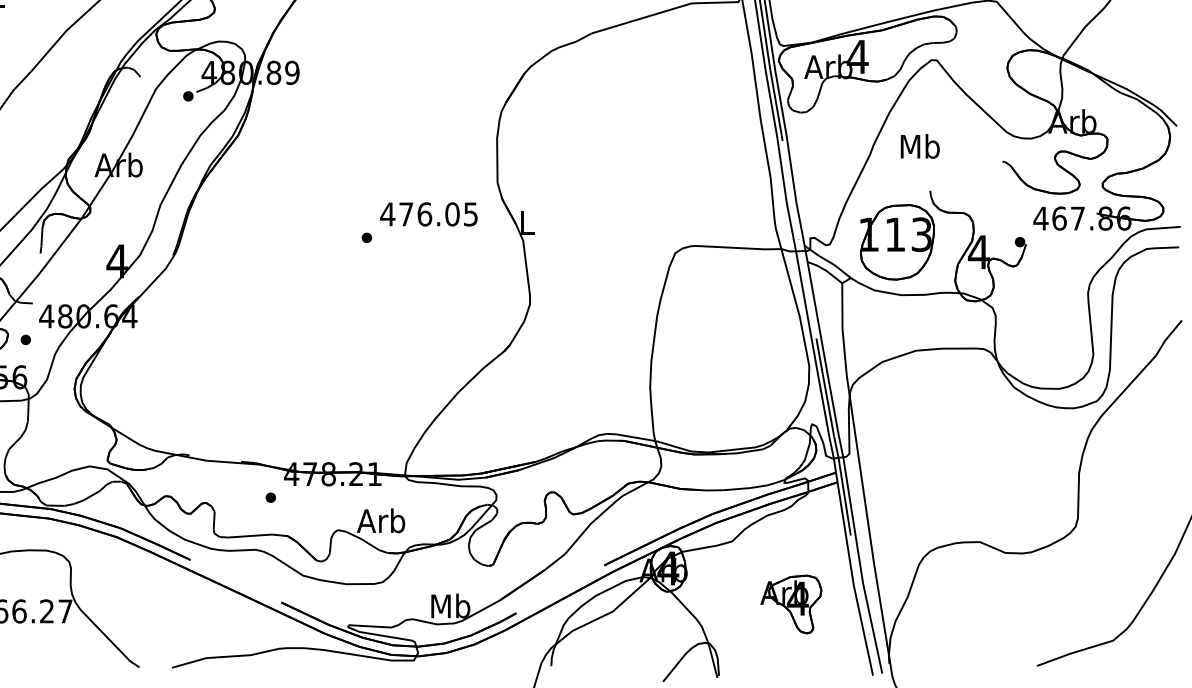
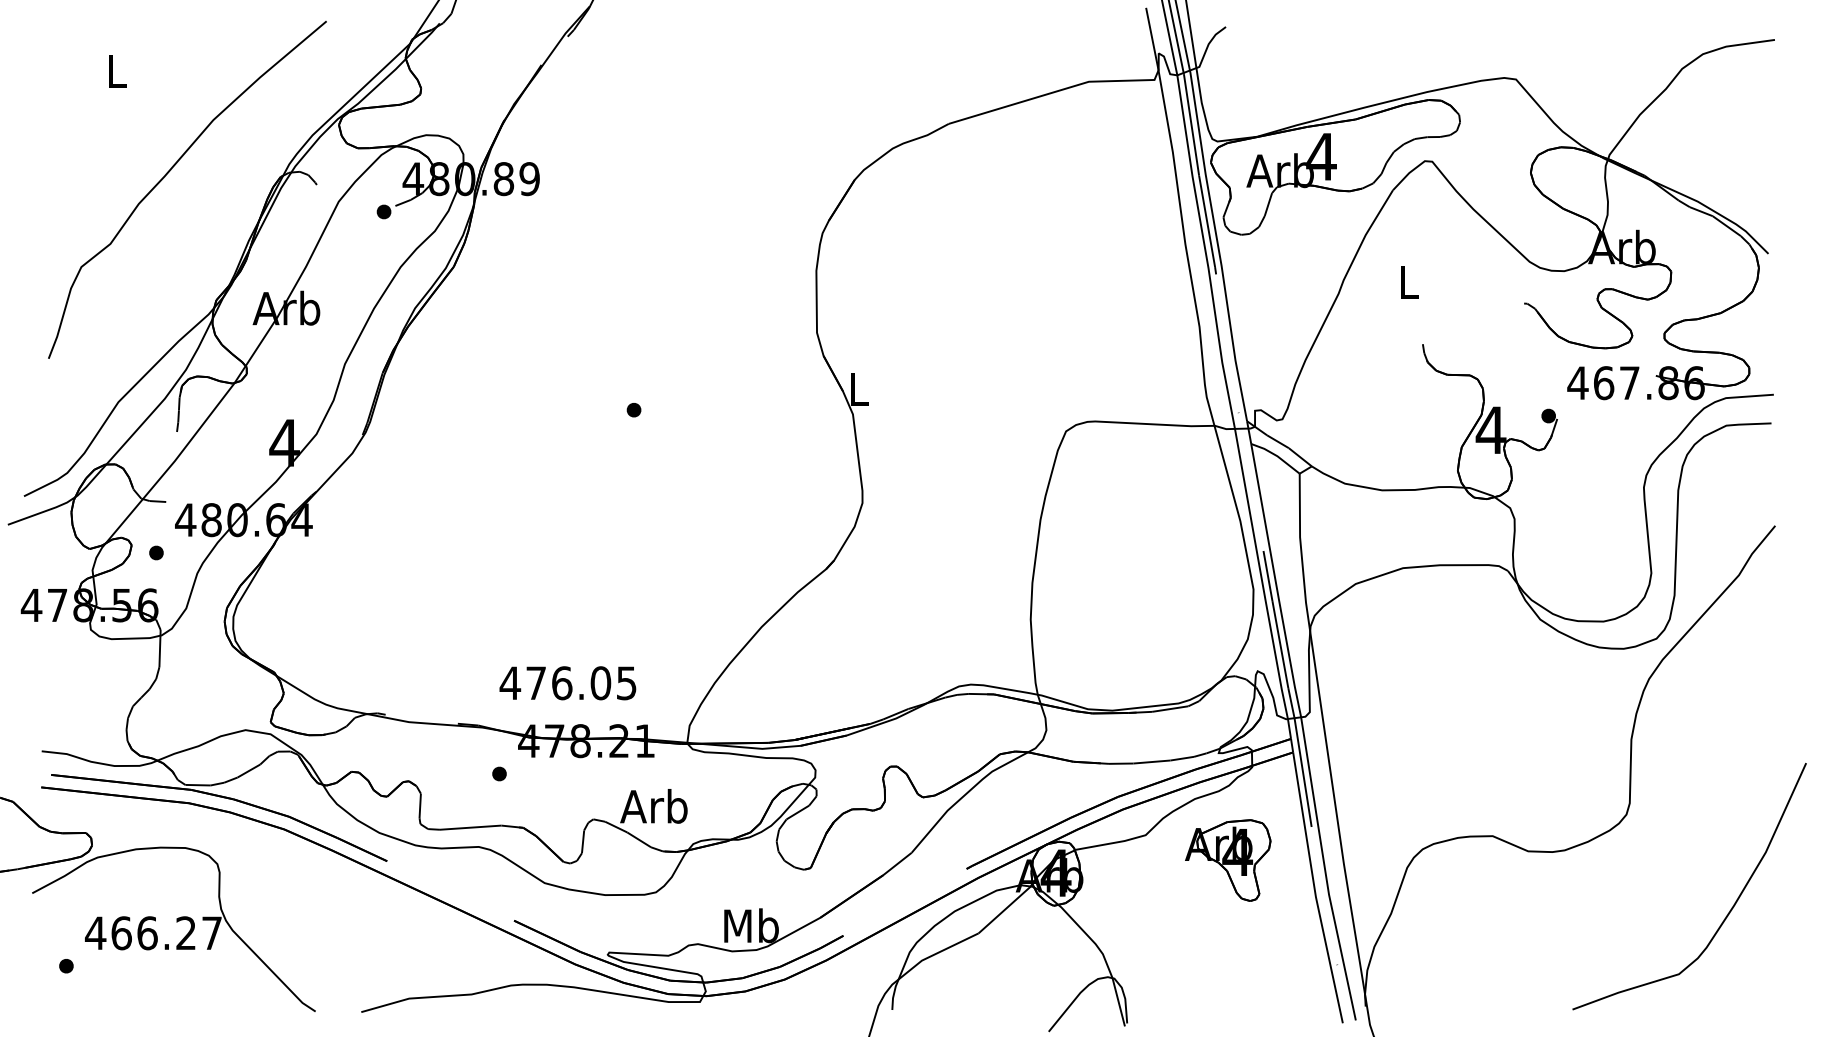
text: (919, 146) -> (1408, 281), Mb -> L
text: (428, 214) -> (567, 683), moved
part: (897, 242) -> (1376, 416), removed
part: (791, 604) -> (1228, 860), moved

